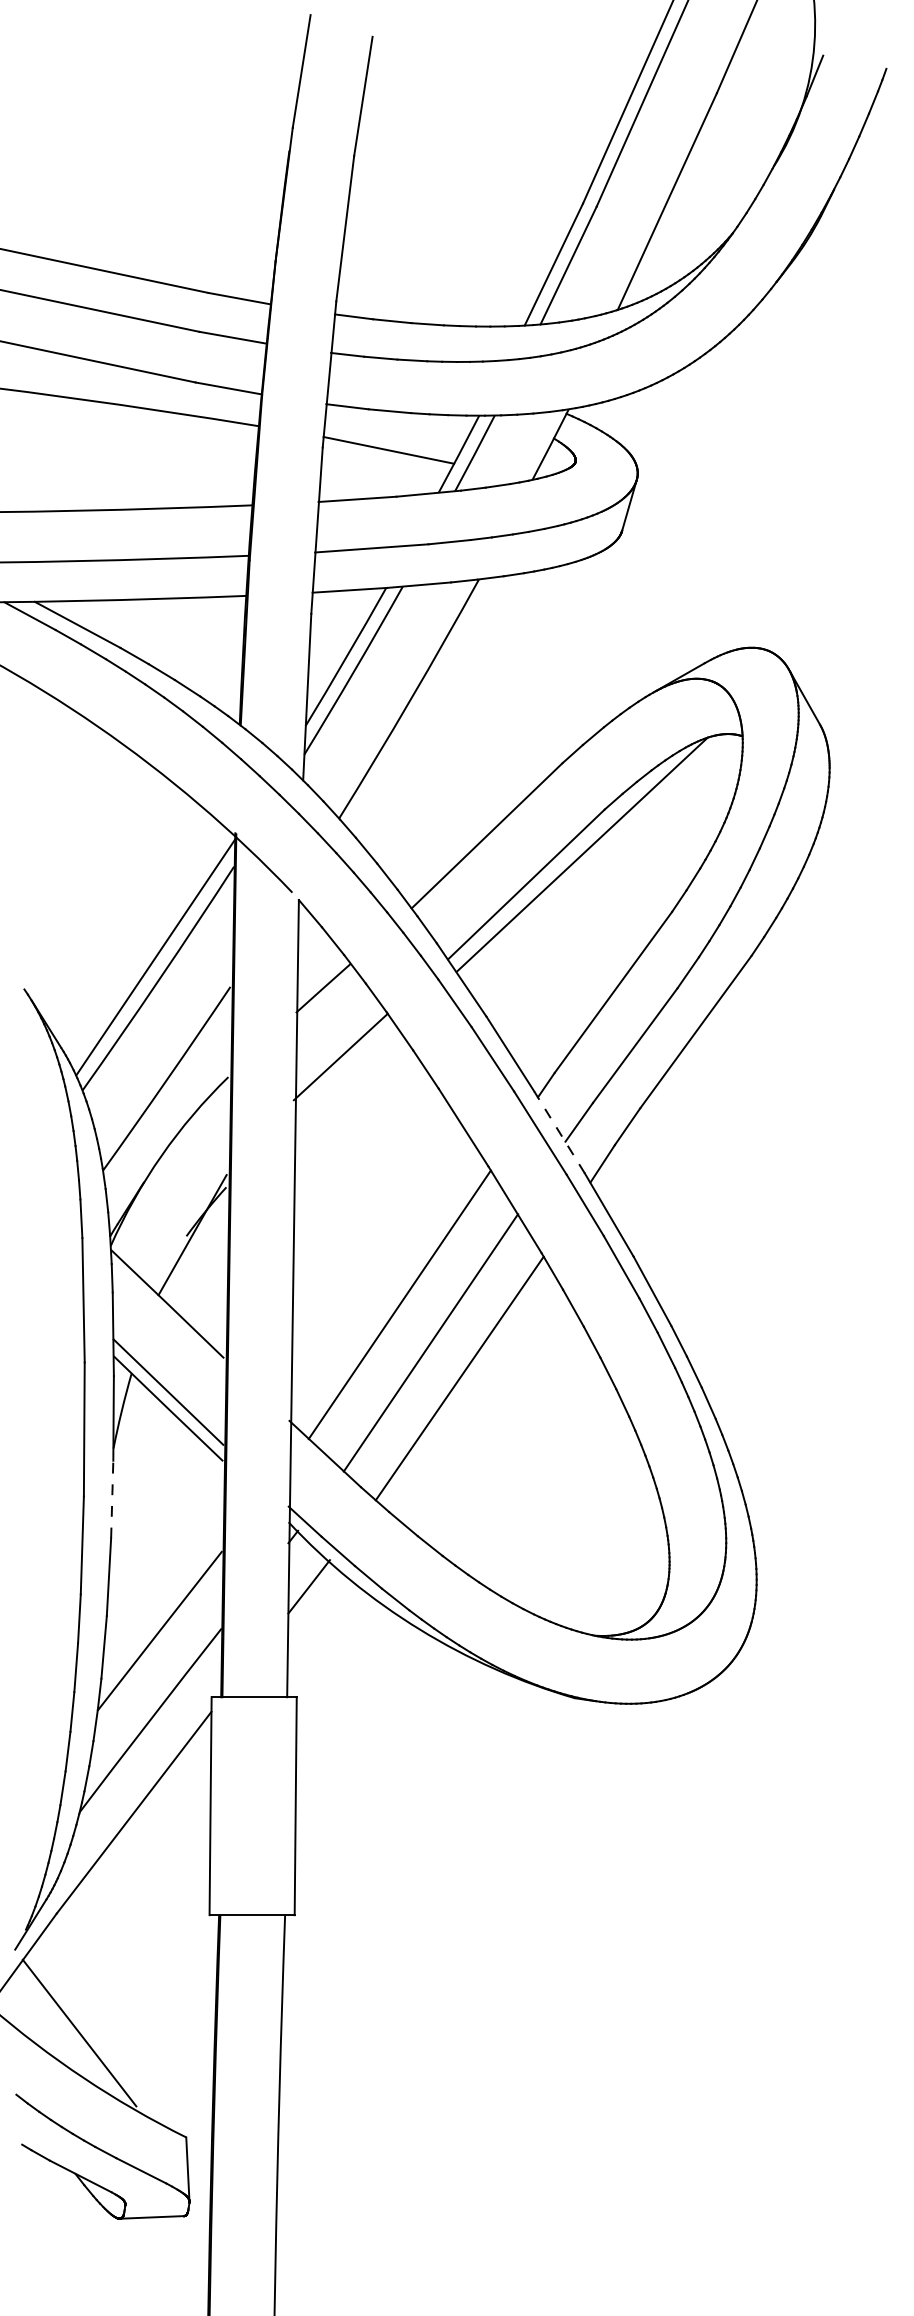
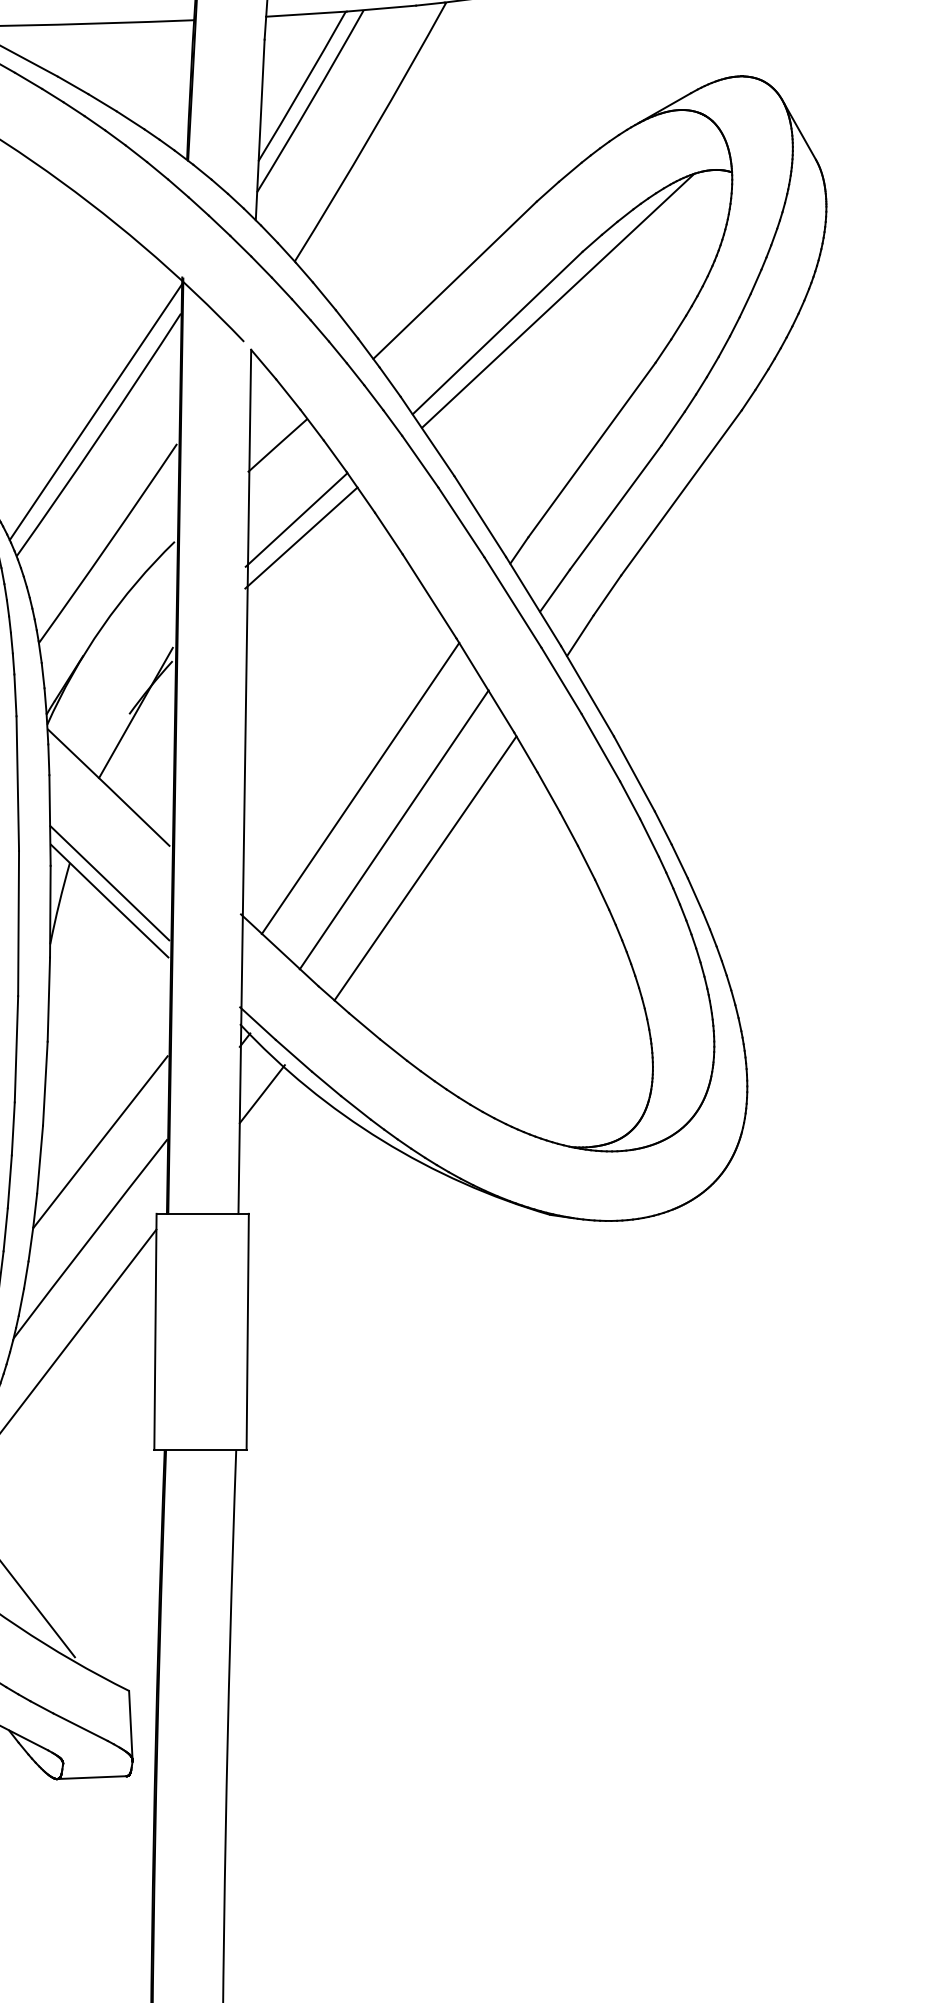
line: (345, 1073) -> (301, 537), added
line: (559, 1131) -> (533, 600), dashed -> solid
line: (112, 1499) -> (49, 999), dashed -> solid

